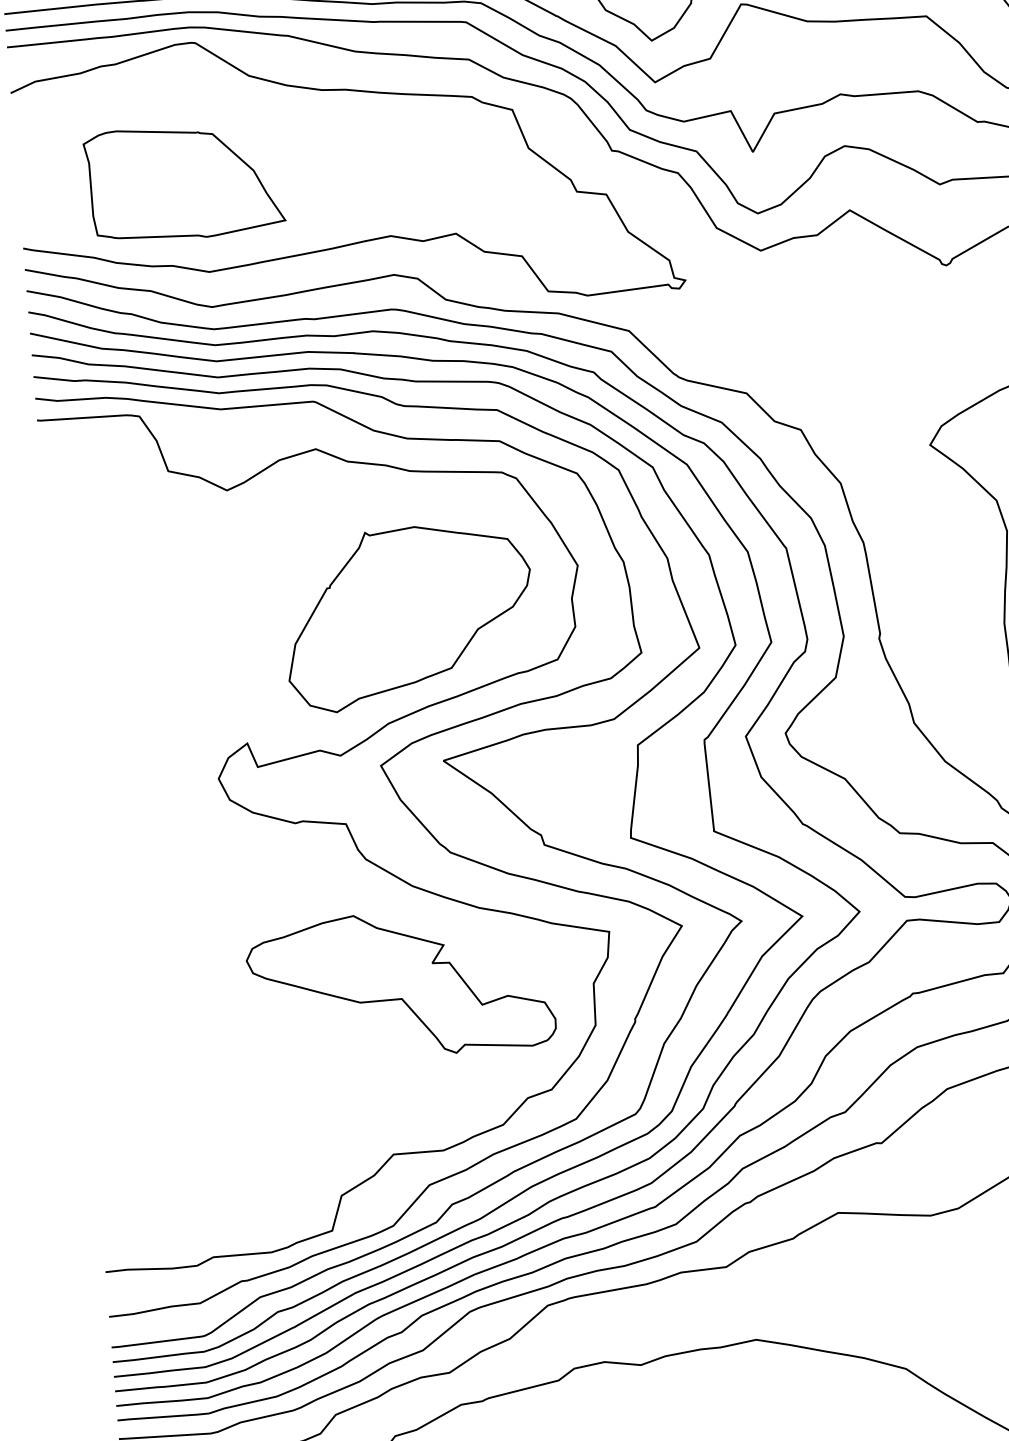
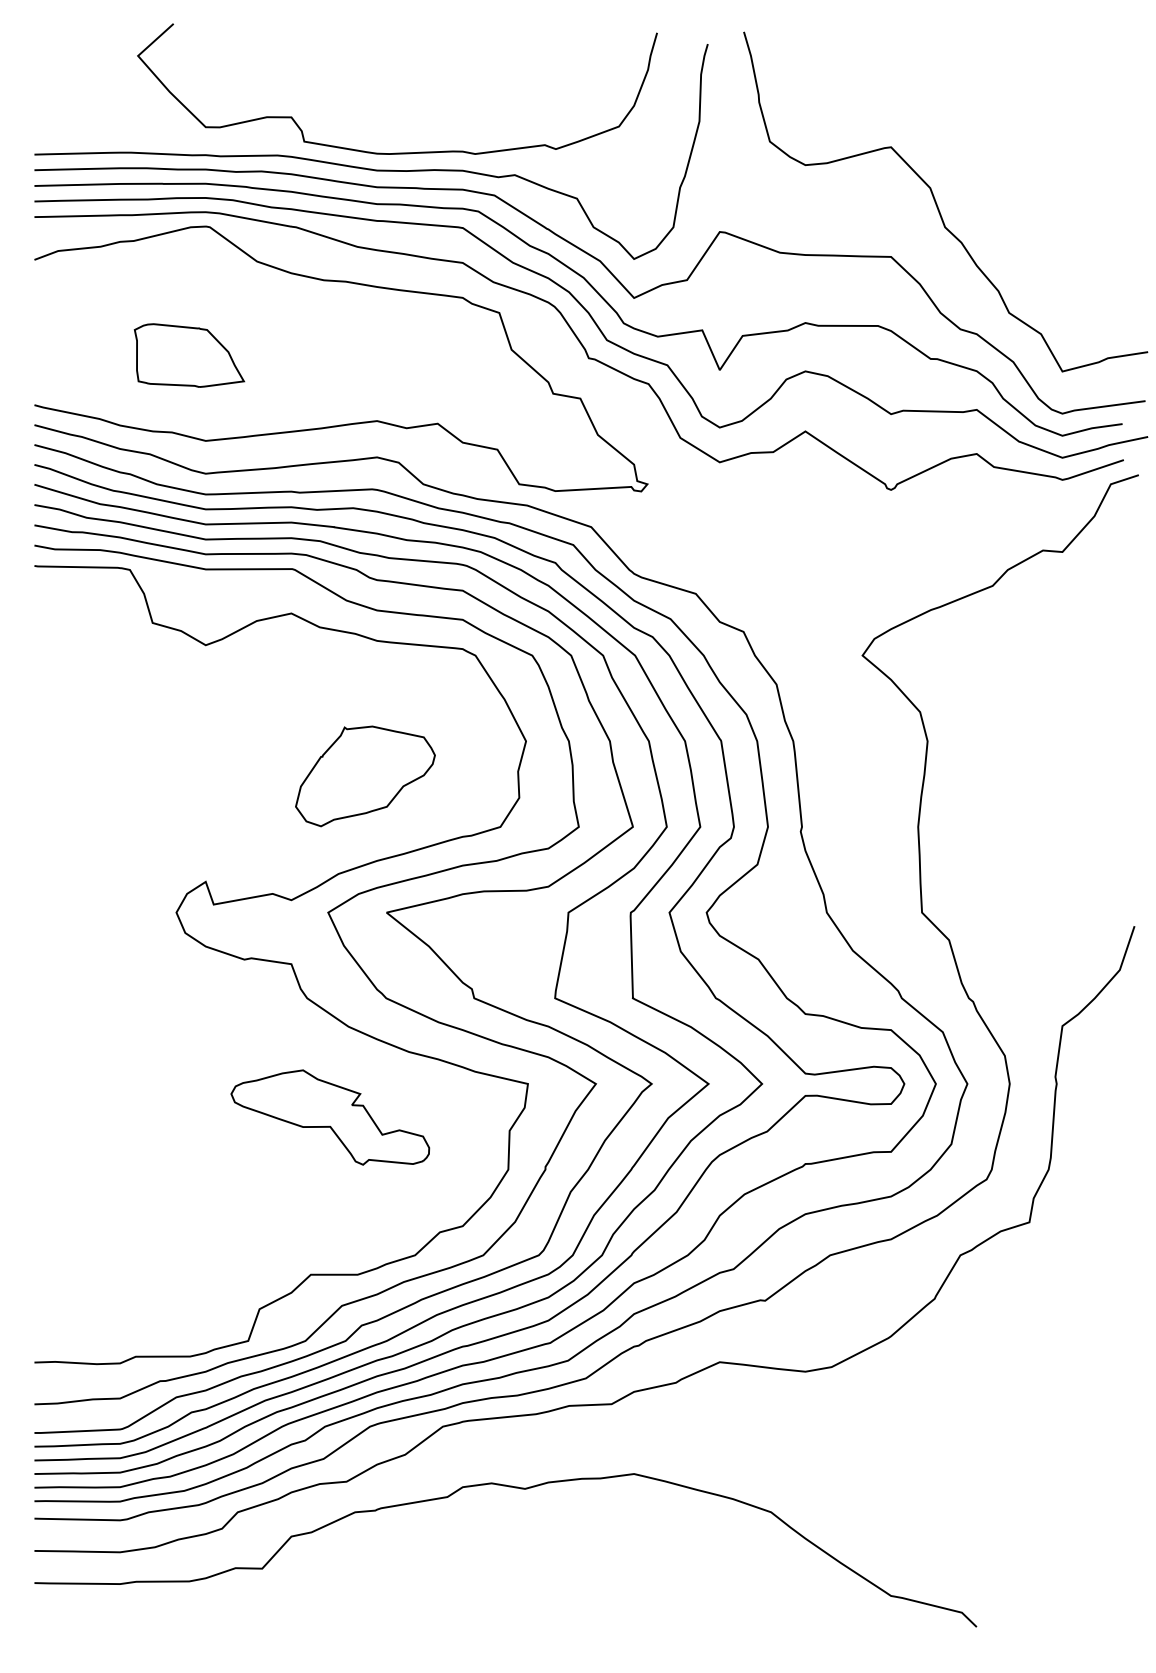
part: (184, 182) -> (189, 355), size x0.6
part: (409, 617) -> (365, 776), size x0.6
part: (400, 984) -> (330, 1117), size x0.7

